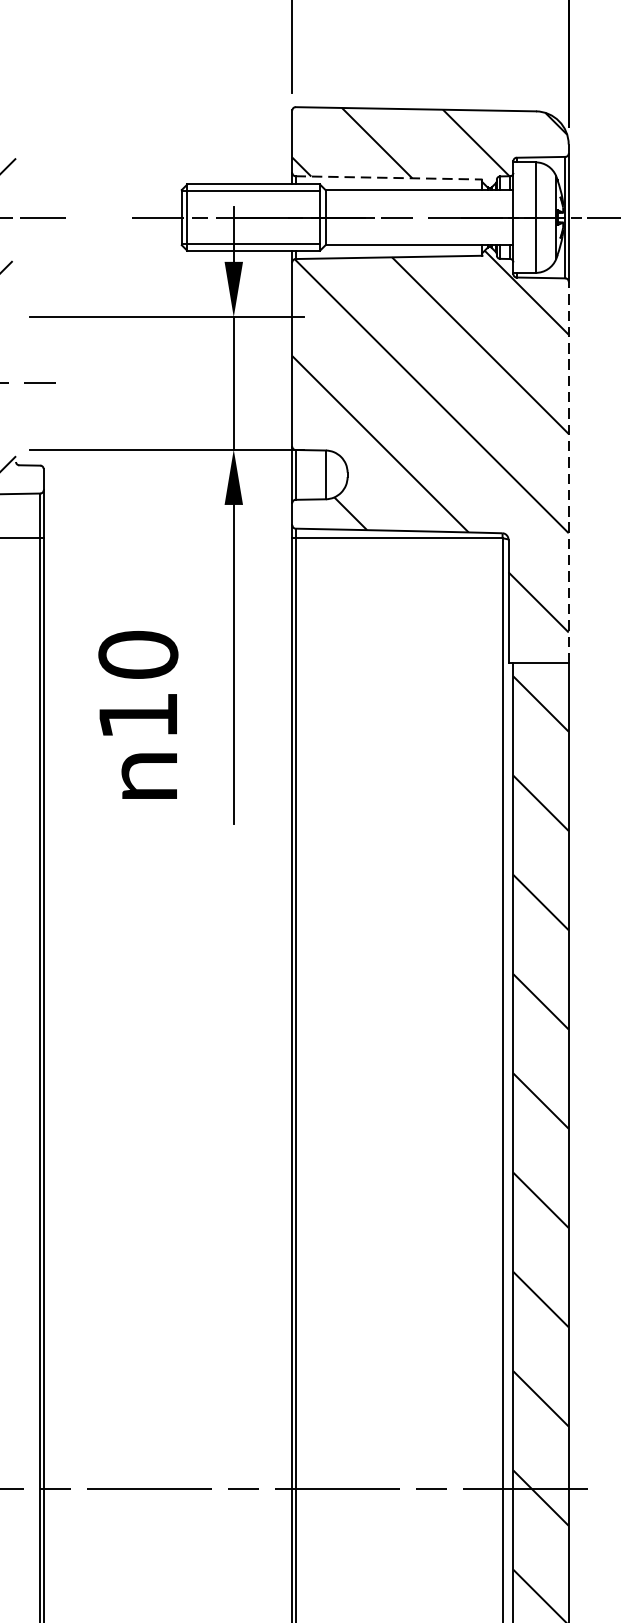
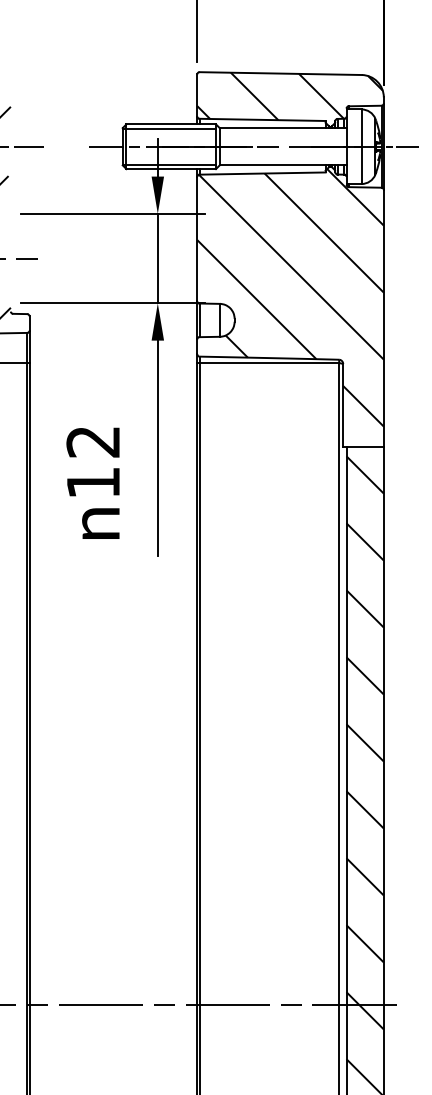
line: (390, 177) -> (263, 119), dashed -> solid
line: (568, 472) -> (383, 318), dashed -> solid
text: (138, 654) -> (93, 441), 10 -> 12

